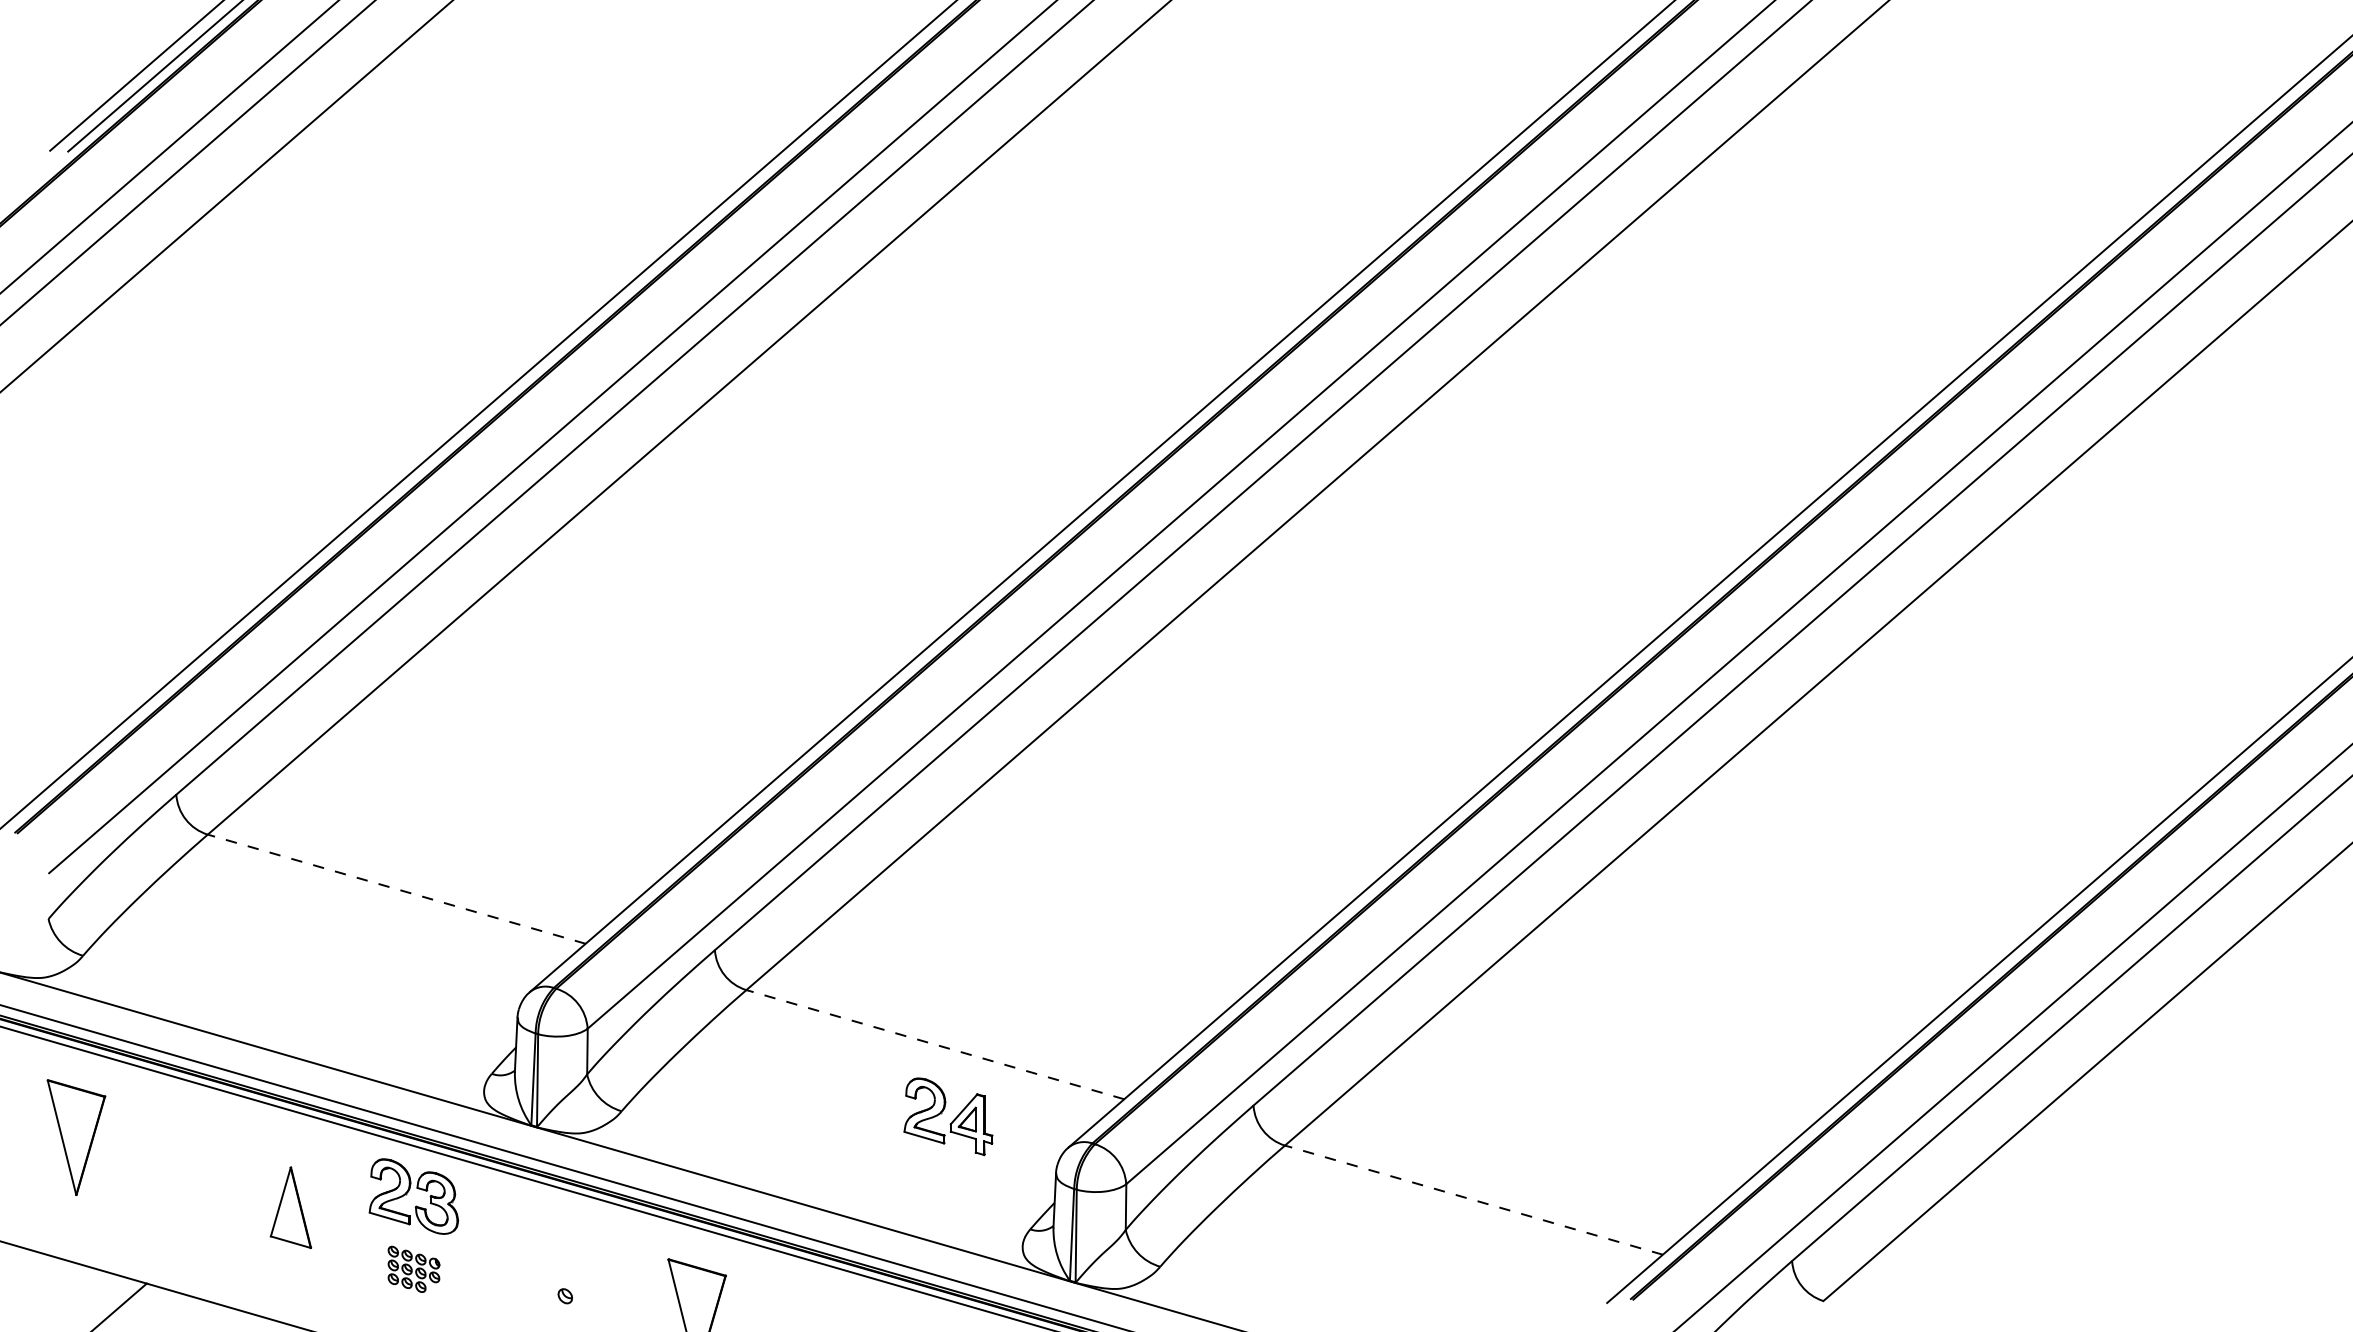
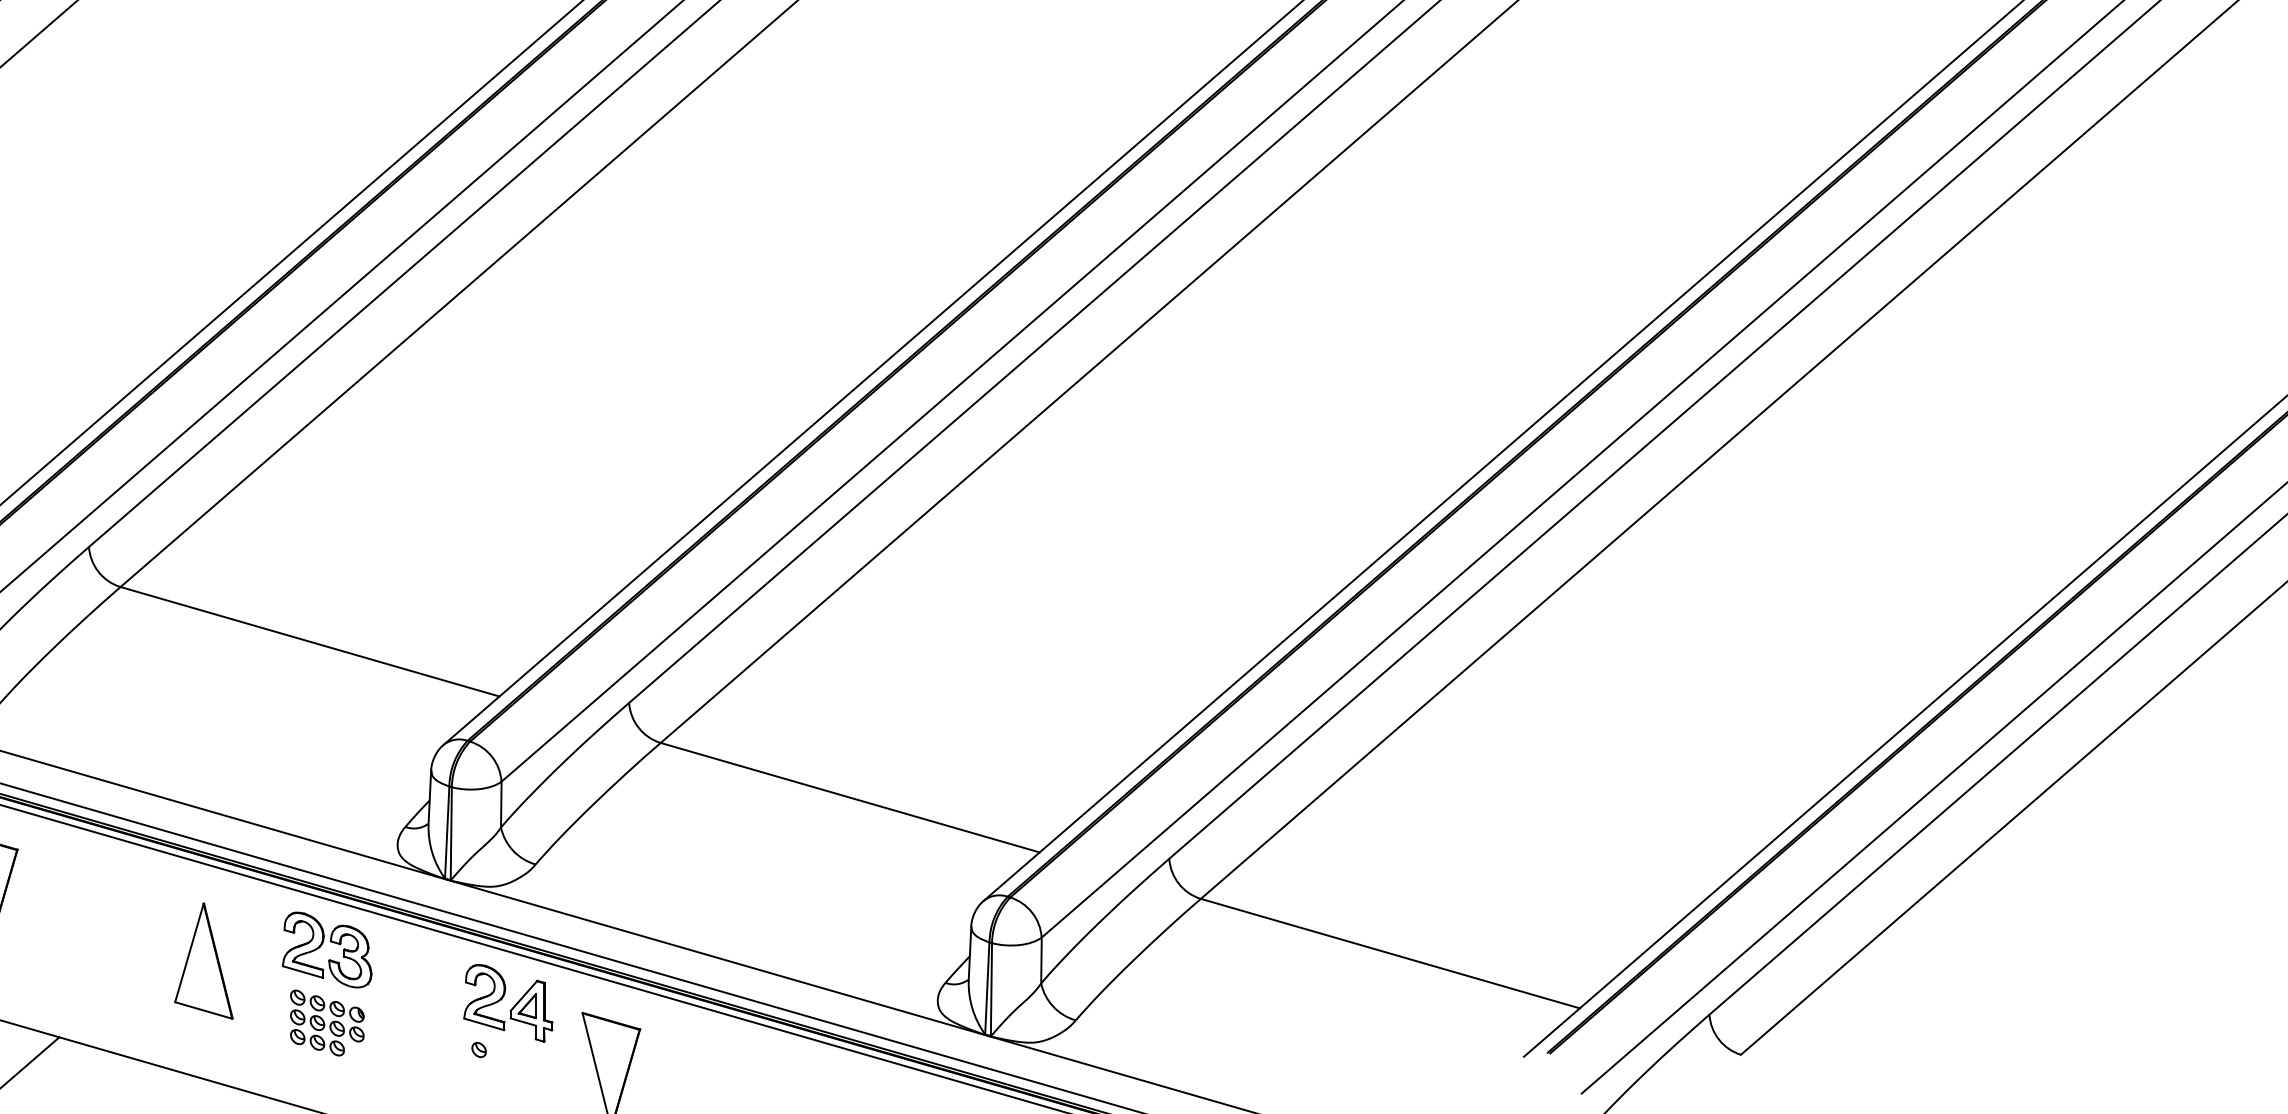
line: (396, 889) -> (309, 642), dashed -> solid
line: (935, 1044) -> (850, 797), dashed -> solid
part: (948, 1116) -> (508, 1003), moved
line: (1473, 1200) -> (1389, 953), dashed -> solid
part: (290, 1207) -> (203, 960), size x1.43
part: (413, 1269) -> (326, 1023), size x1.43

